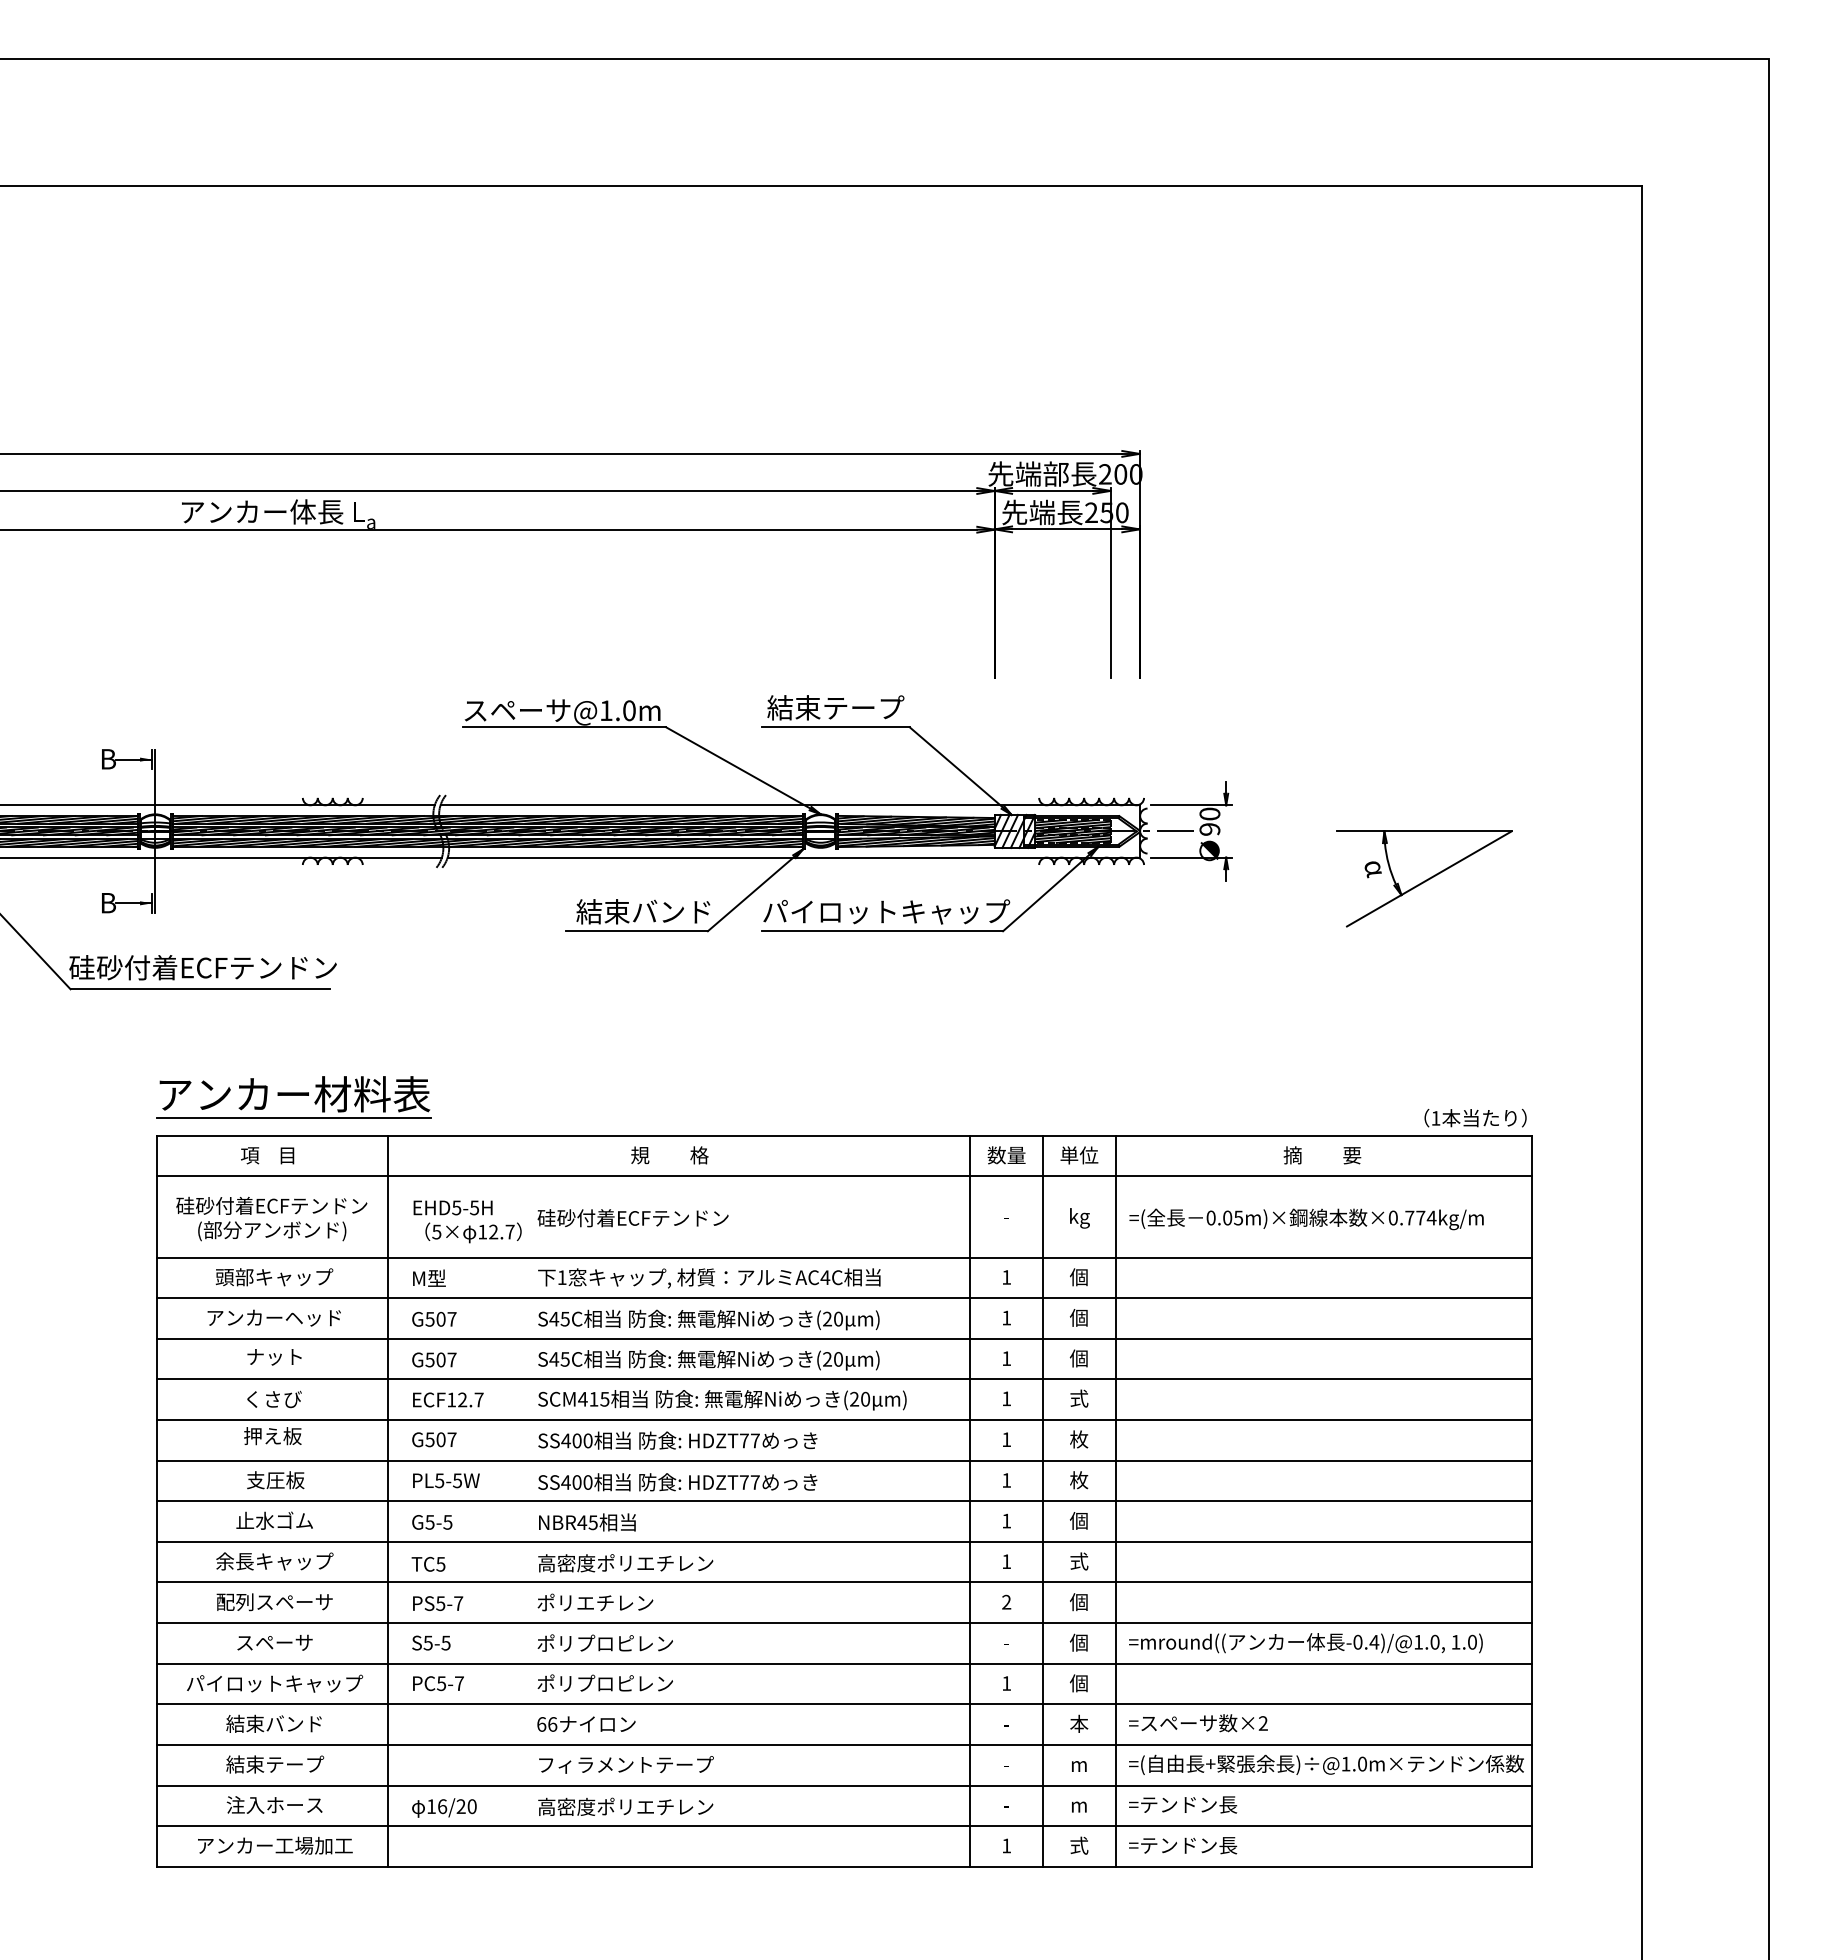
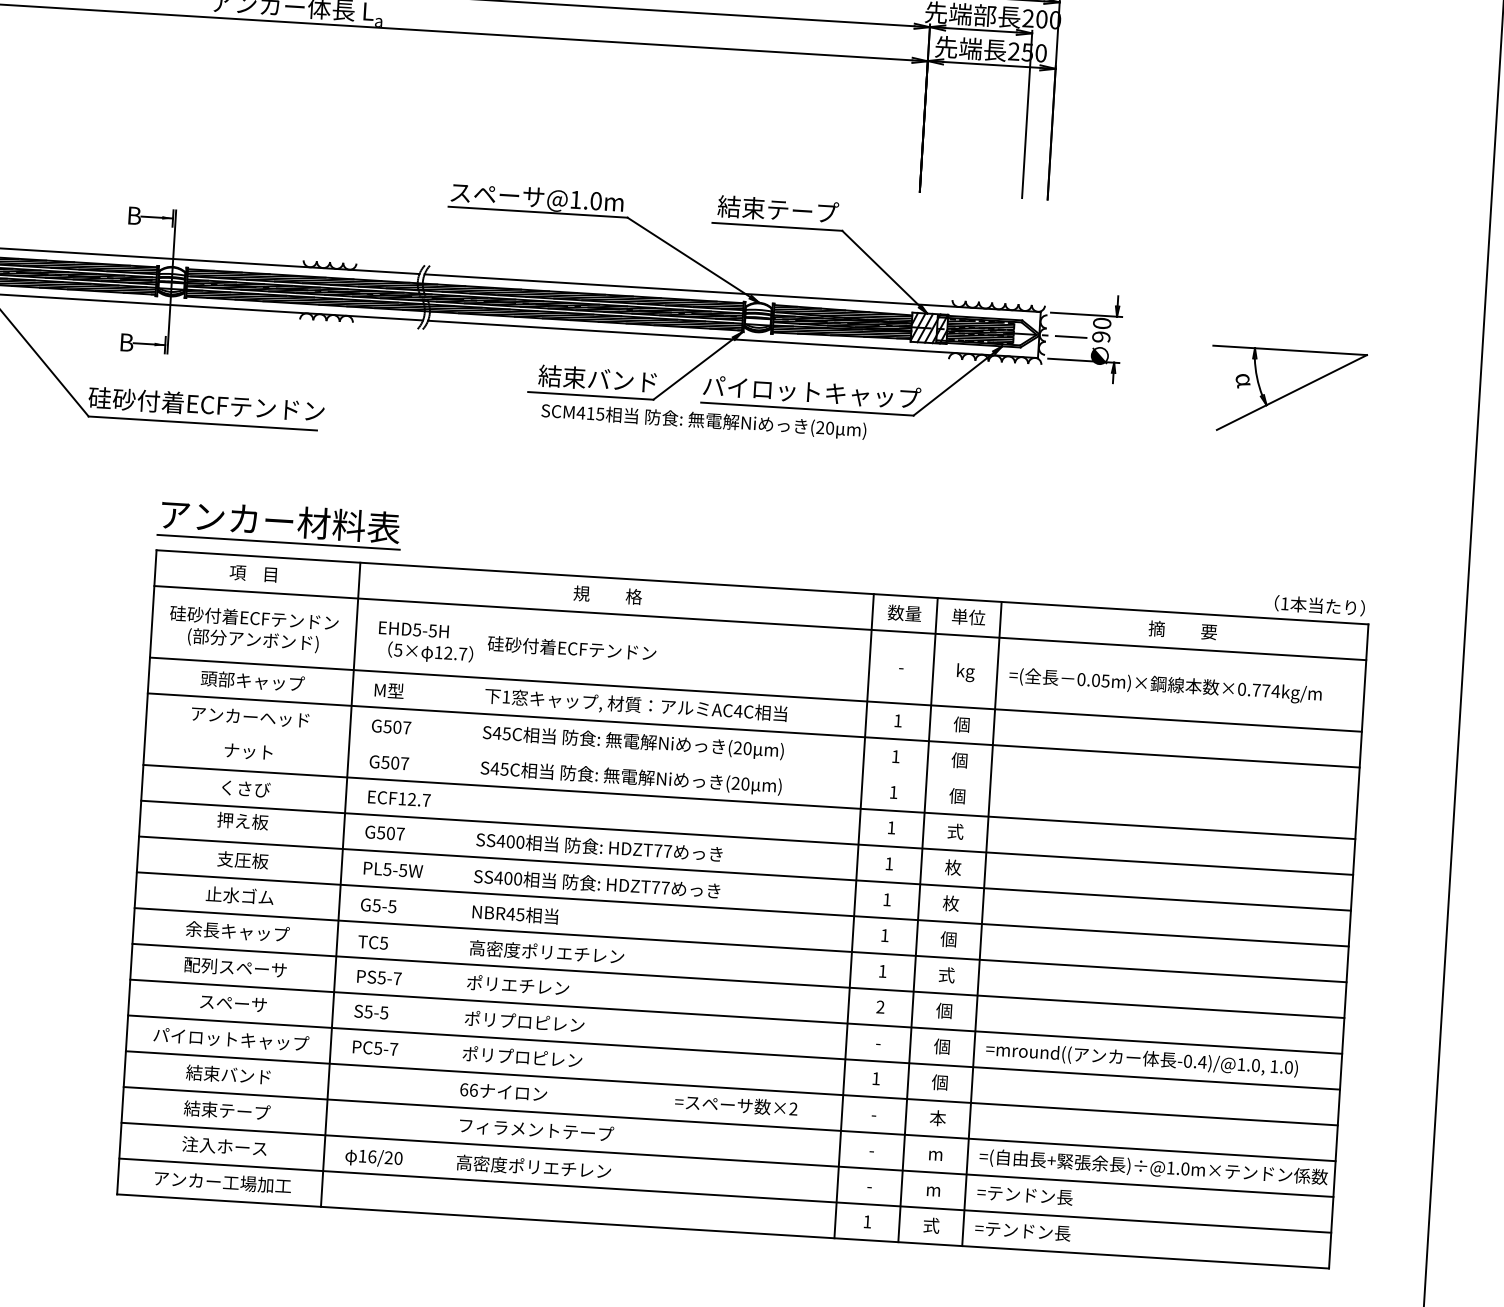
line: (843, 1338) -> (750, 765), removed
text: (722, 1400) -> (703, 421), moved
text: (1198, 1723) -> (736, 1105), moved

